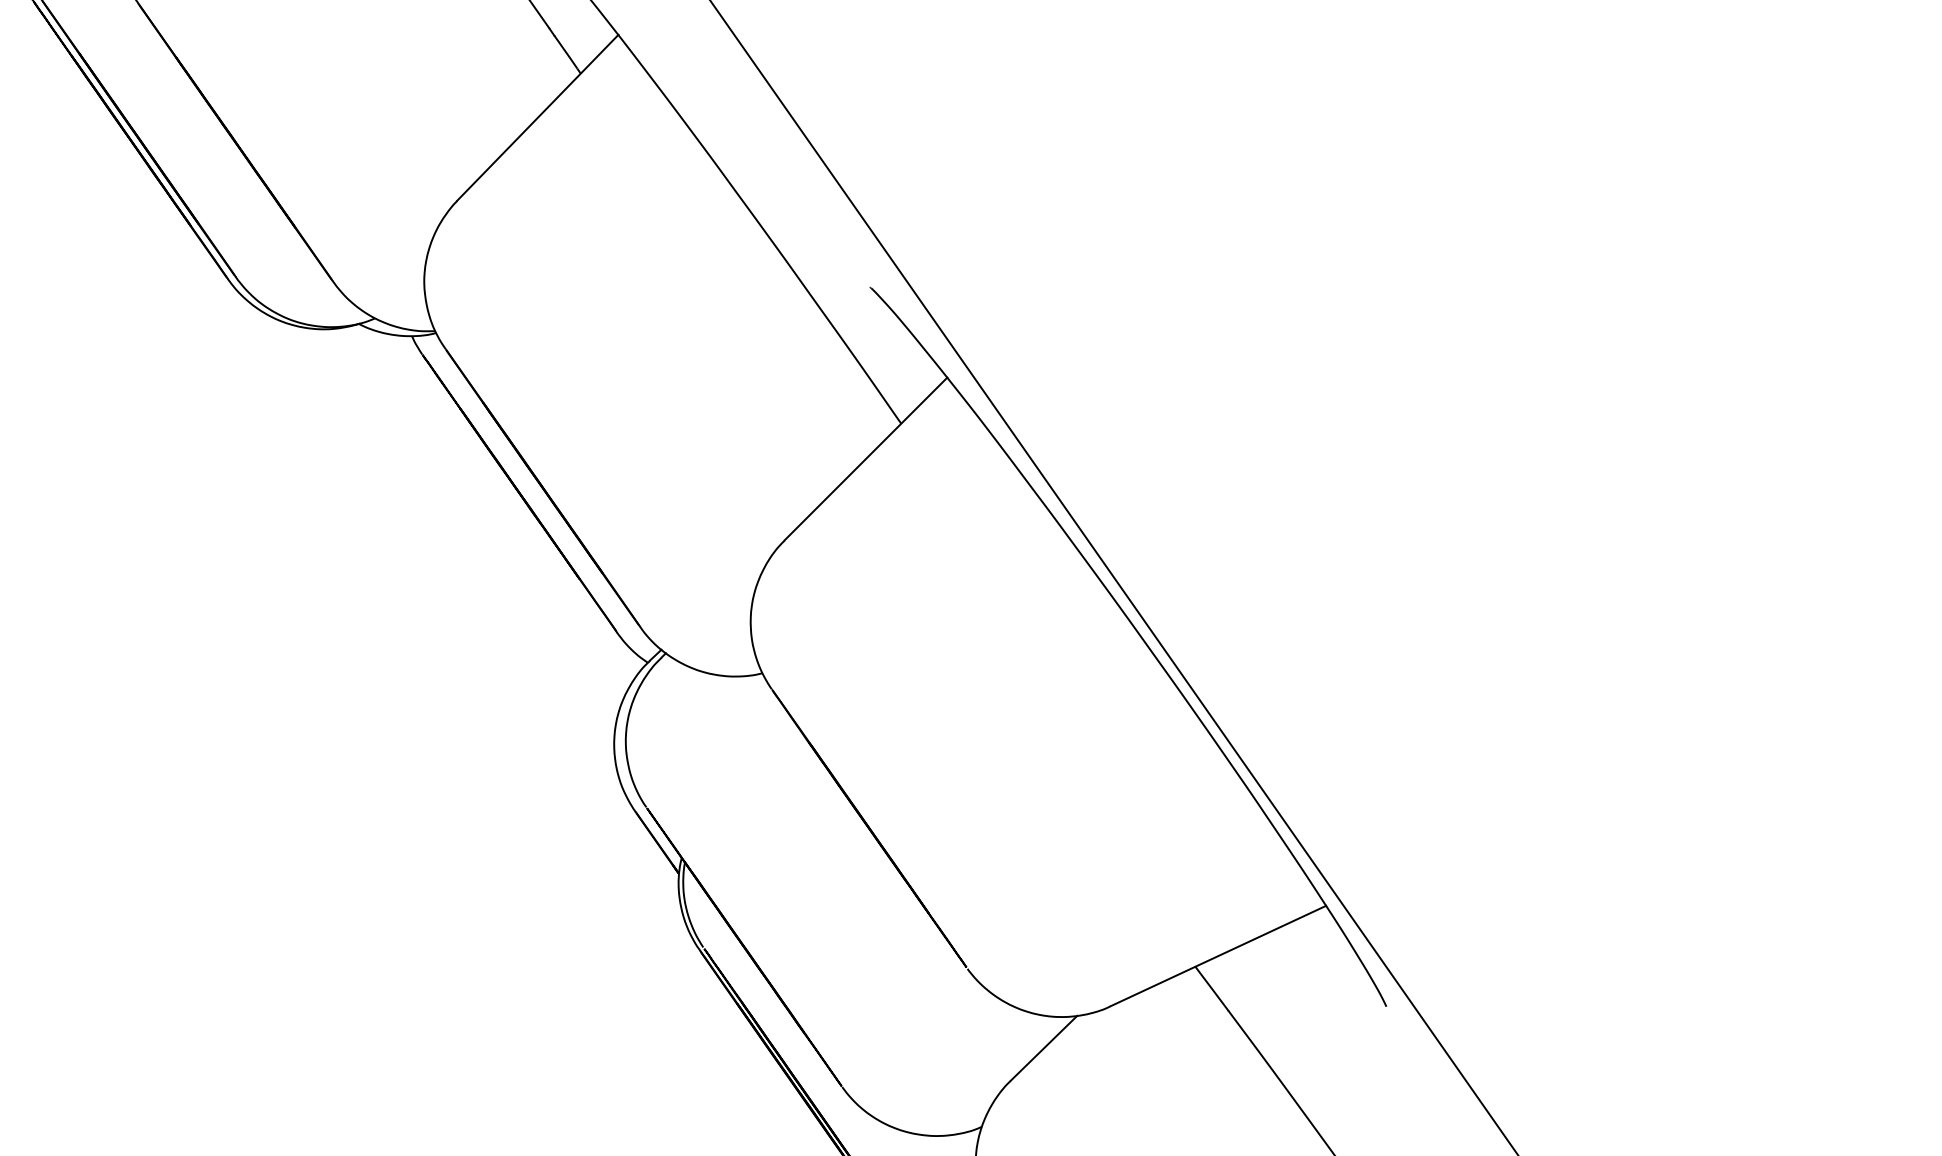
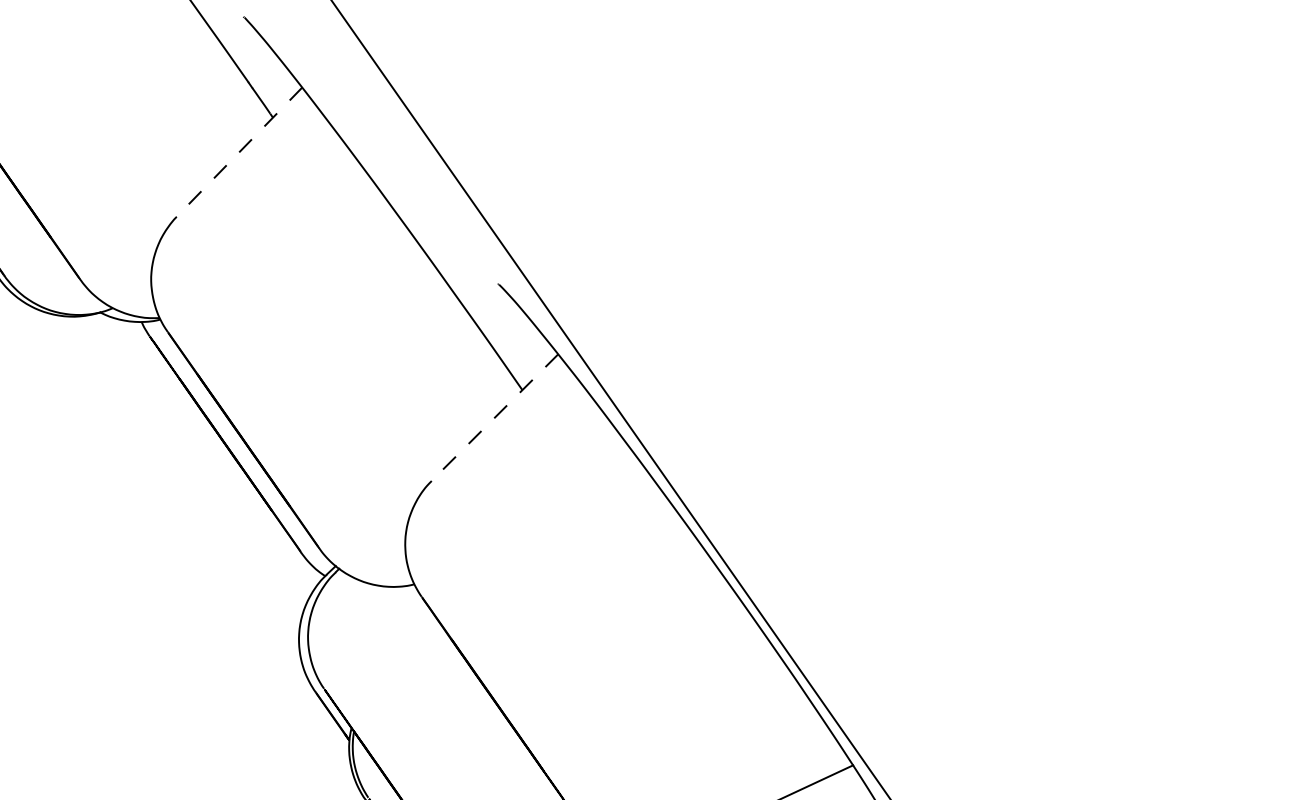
line: (537, 117) -> (239, 151), solid -> dashed
line: (866, 458) -> (495, 417), solid -> dashed

